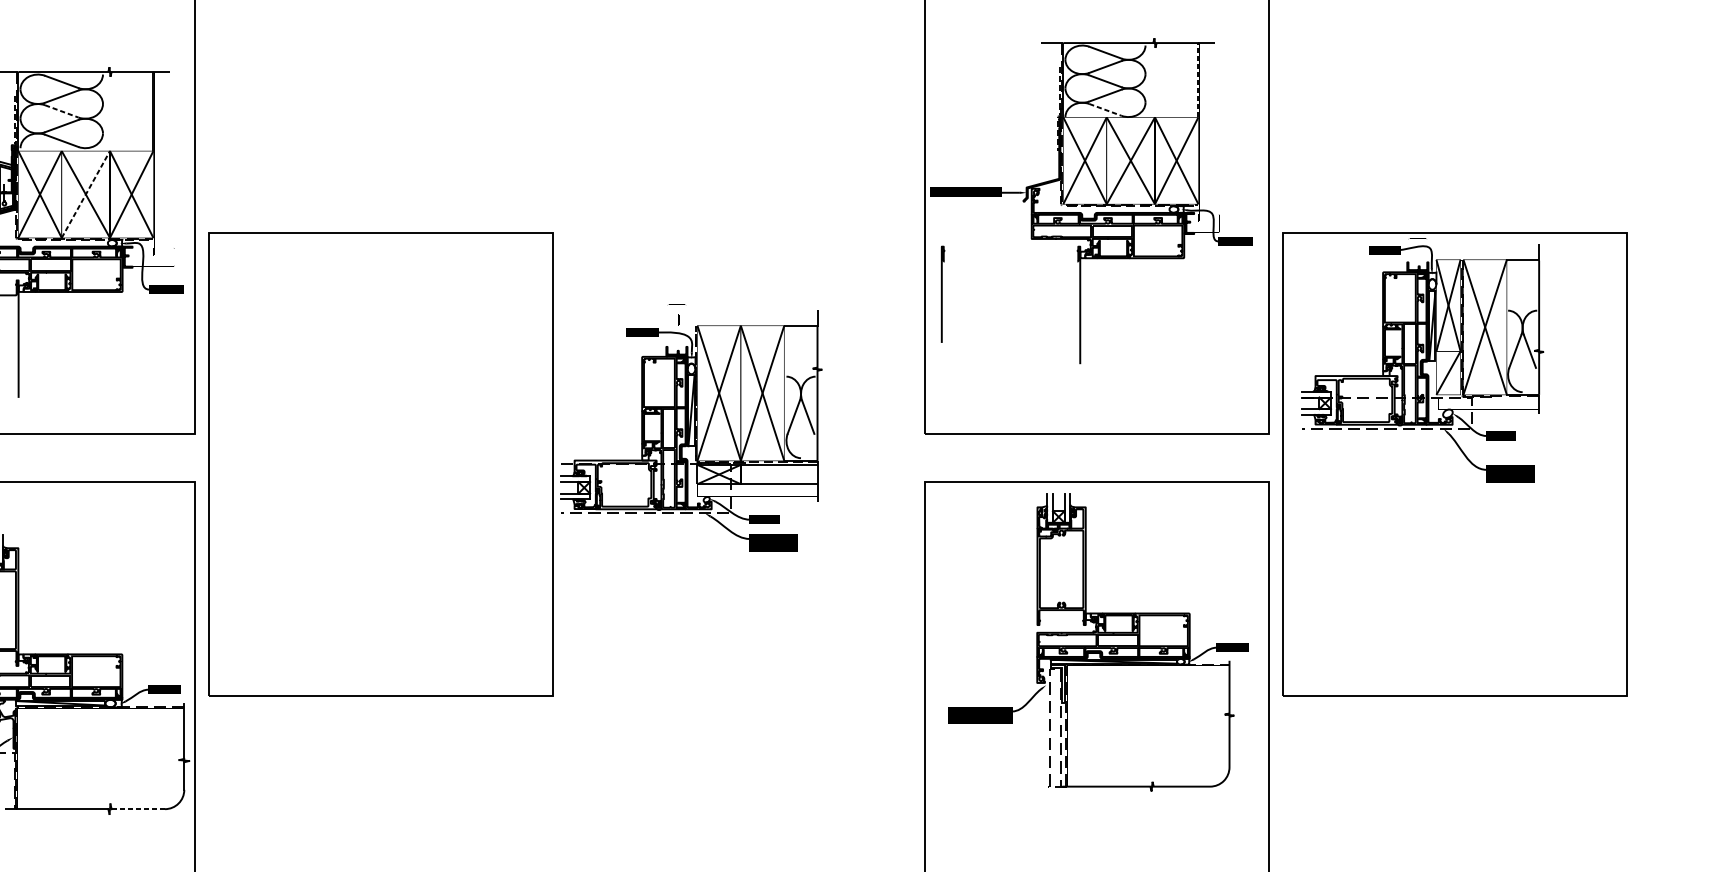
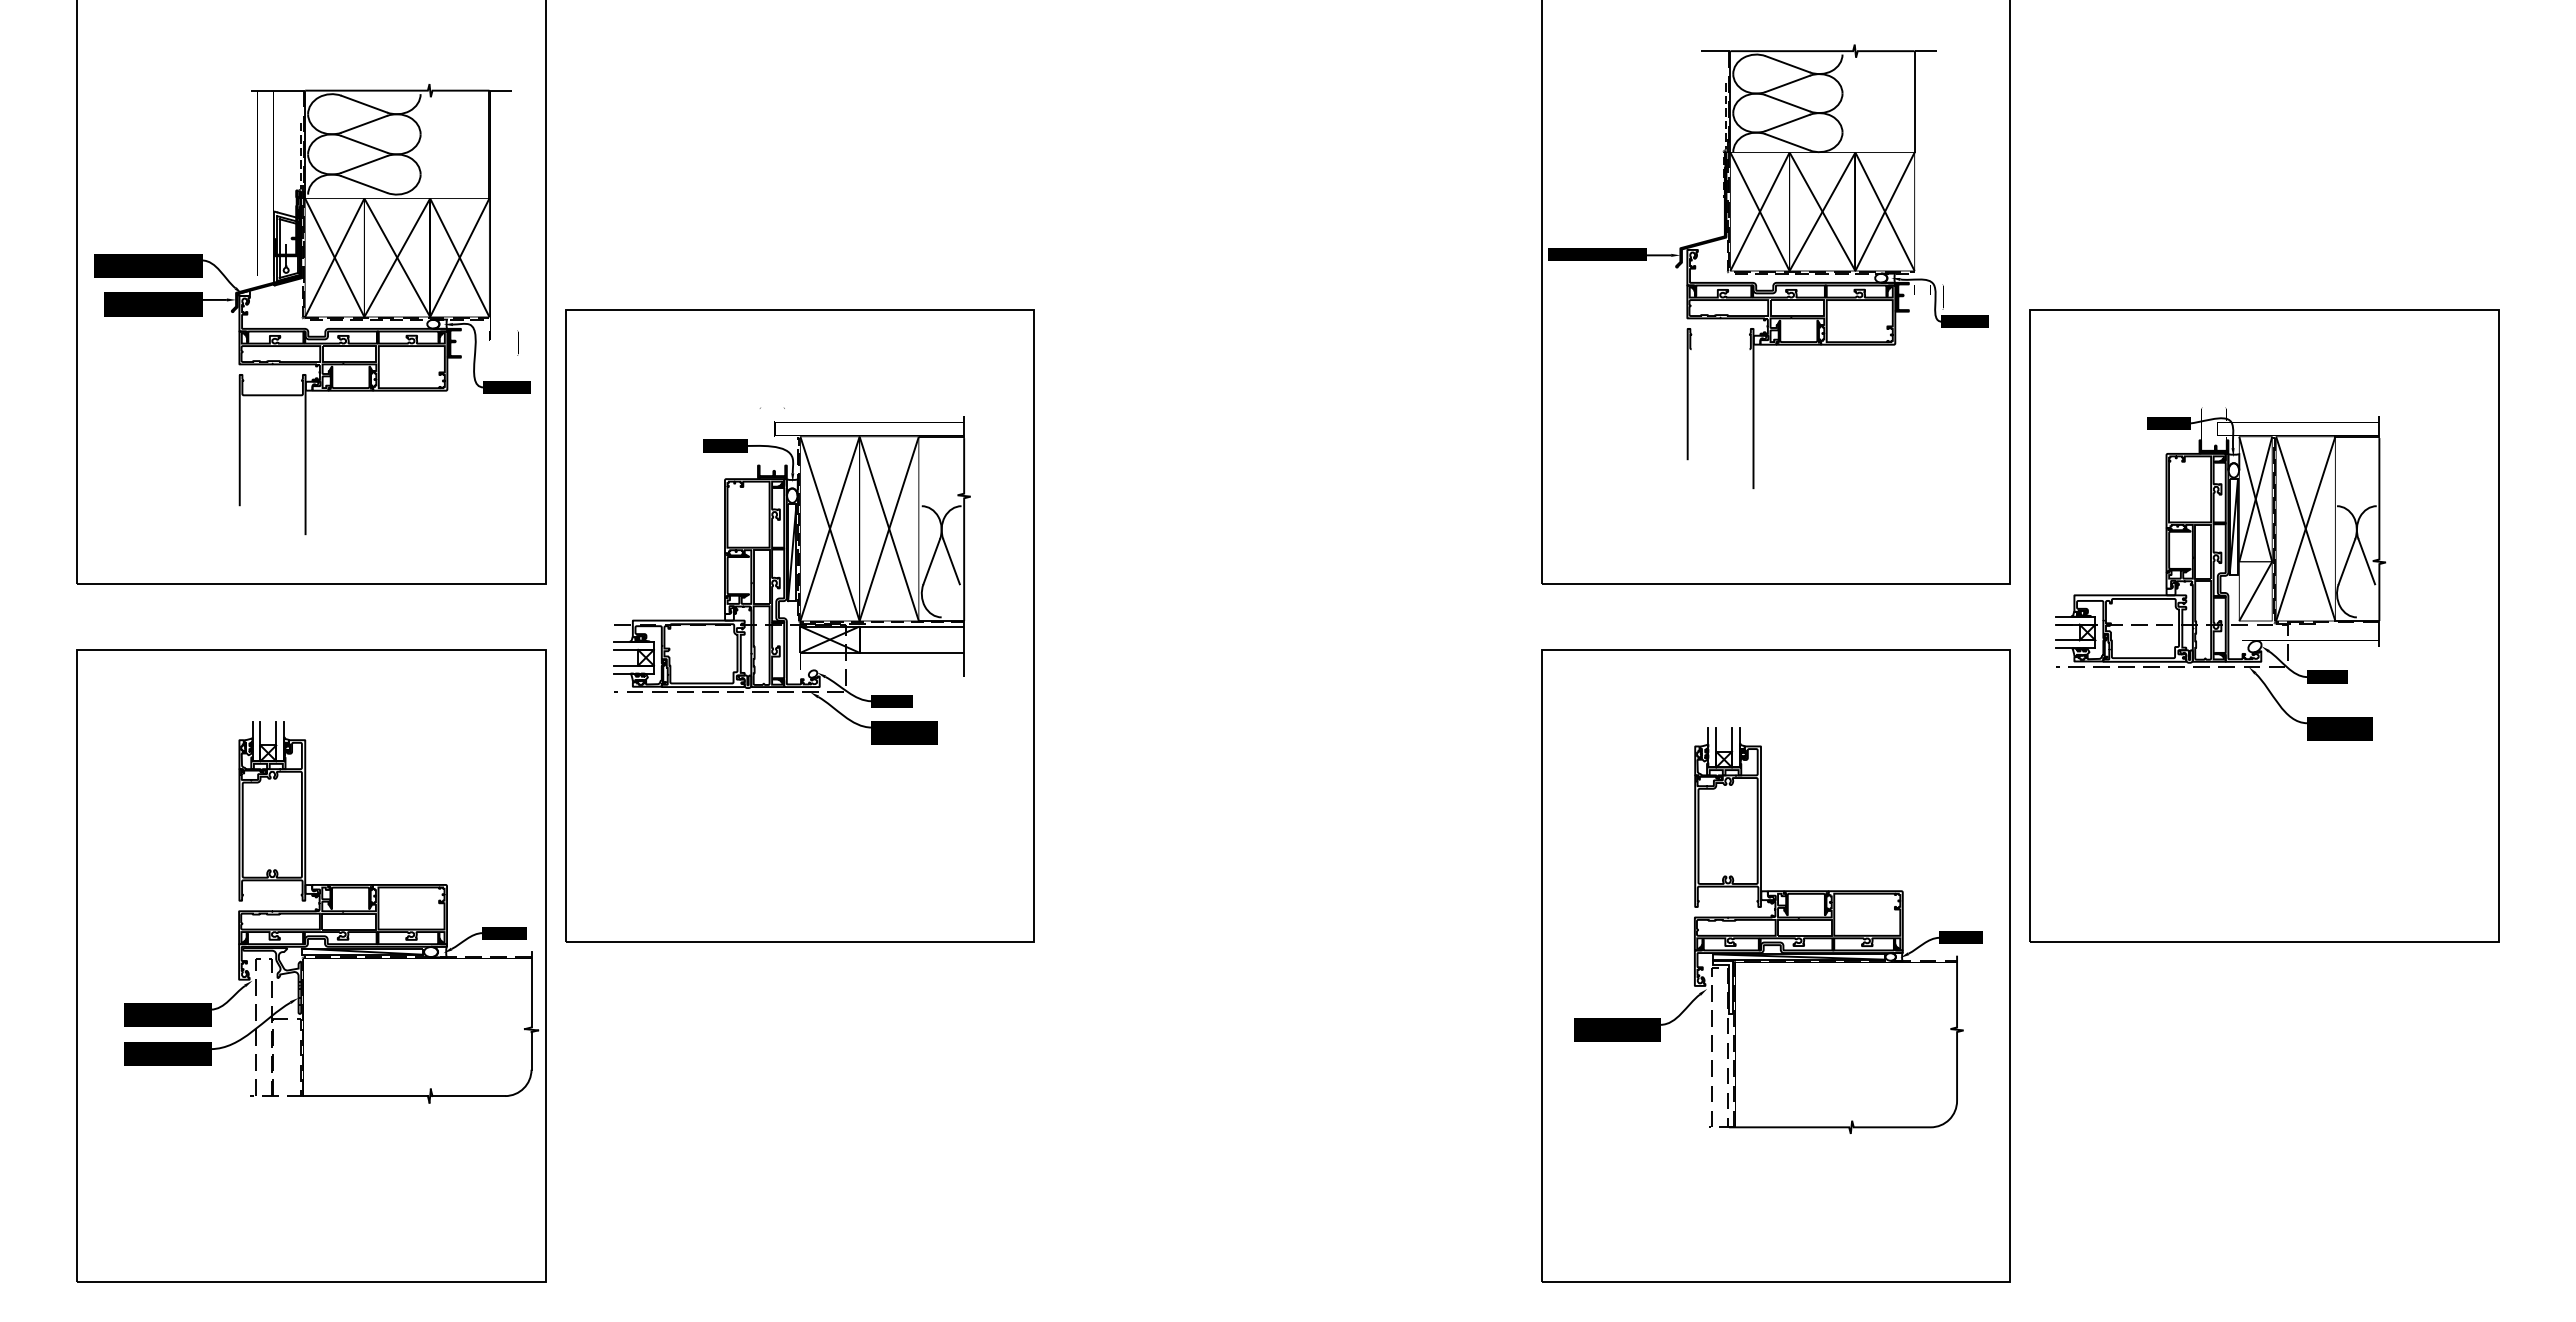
line: (1198, 79) -> (1914, 101), dashed -> solid
line: (1105, 110) -> (1787, 142), dashed -> solid
line: (61, 111) -> (364, 144), dashed -> solid
line: (86, 194) -> (397, 257), dashed -> solid
curve: (942, 294) -> (1688, 394), moved
part: (1422, 360) -> (2220, 573), moved
part: (690, 427) -> (791, 575), moved
part: (1098, 642) -> (1778, 930), moved
line: (138, 809) -> (469, 1096), dashed -> solid

